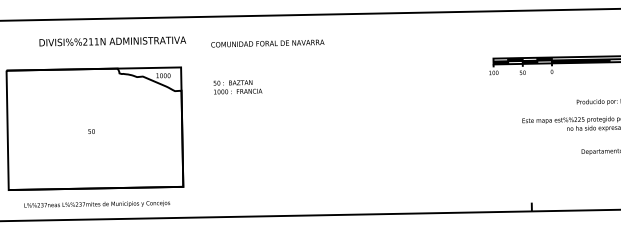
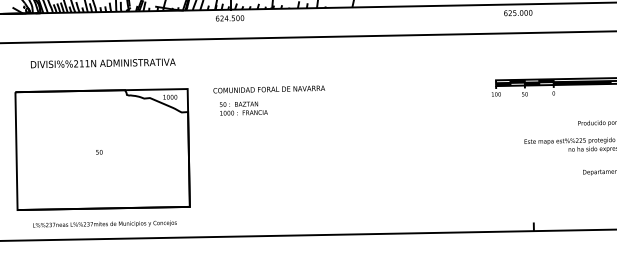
text: (113, 41) -> (103, 63), moved
text: (268, 43) -> (269, 89), moved

